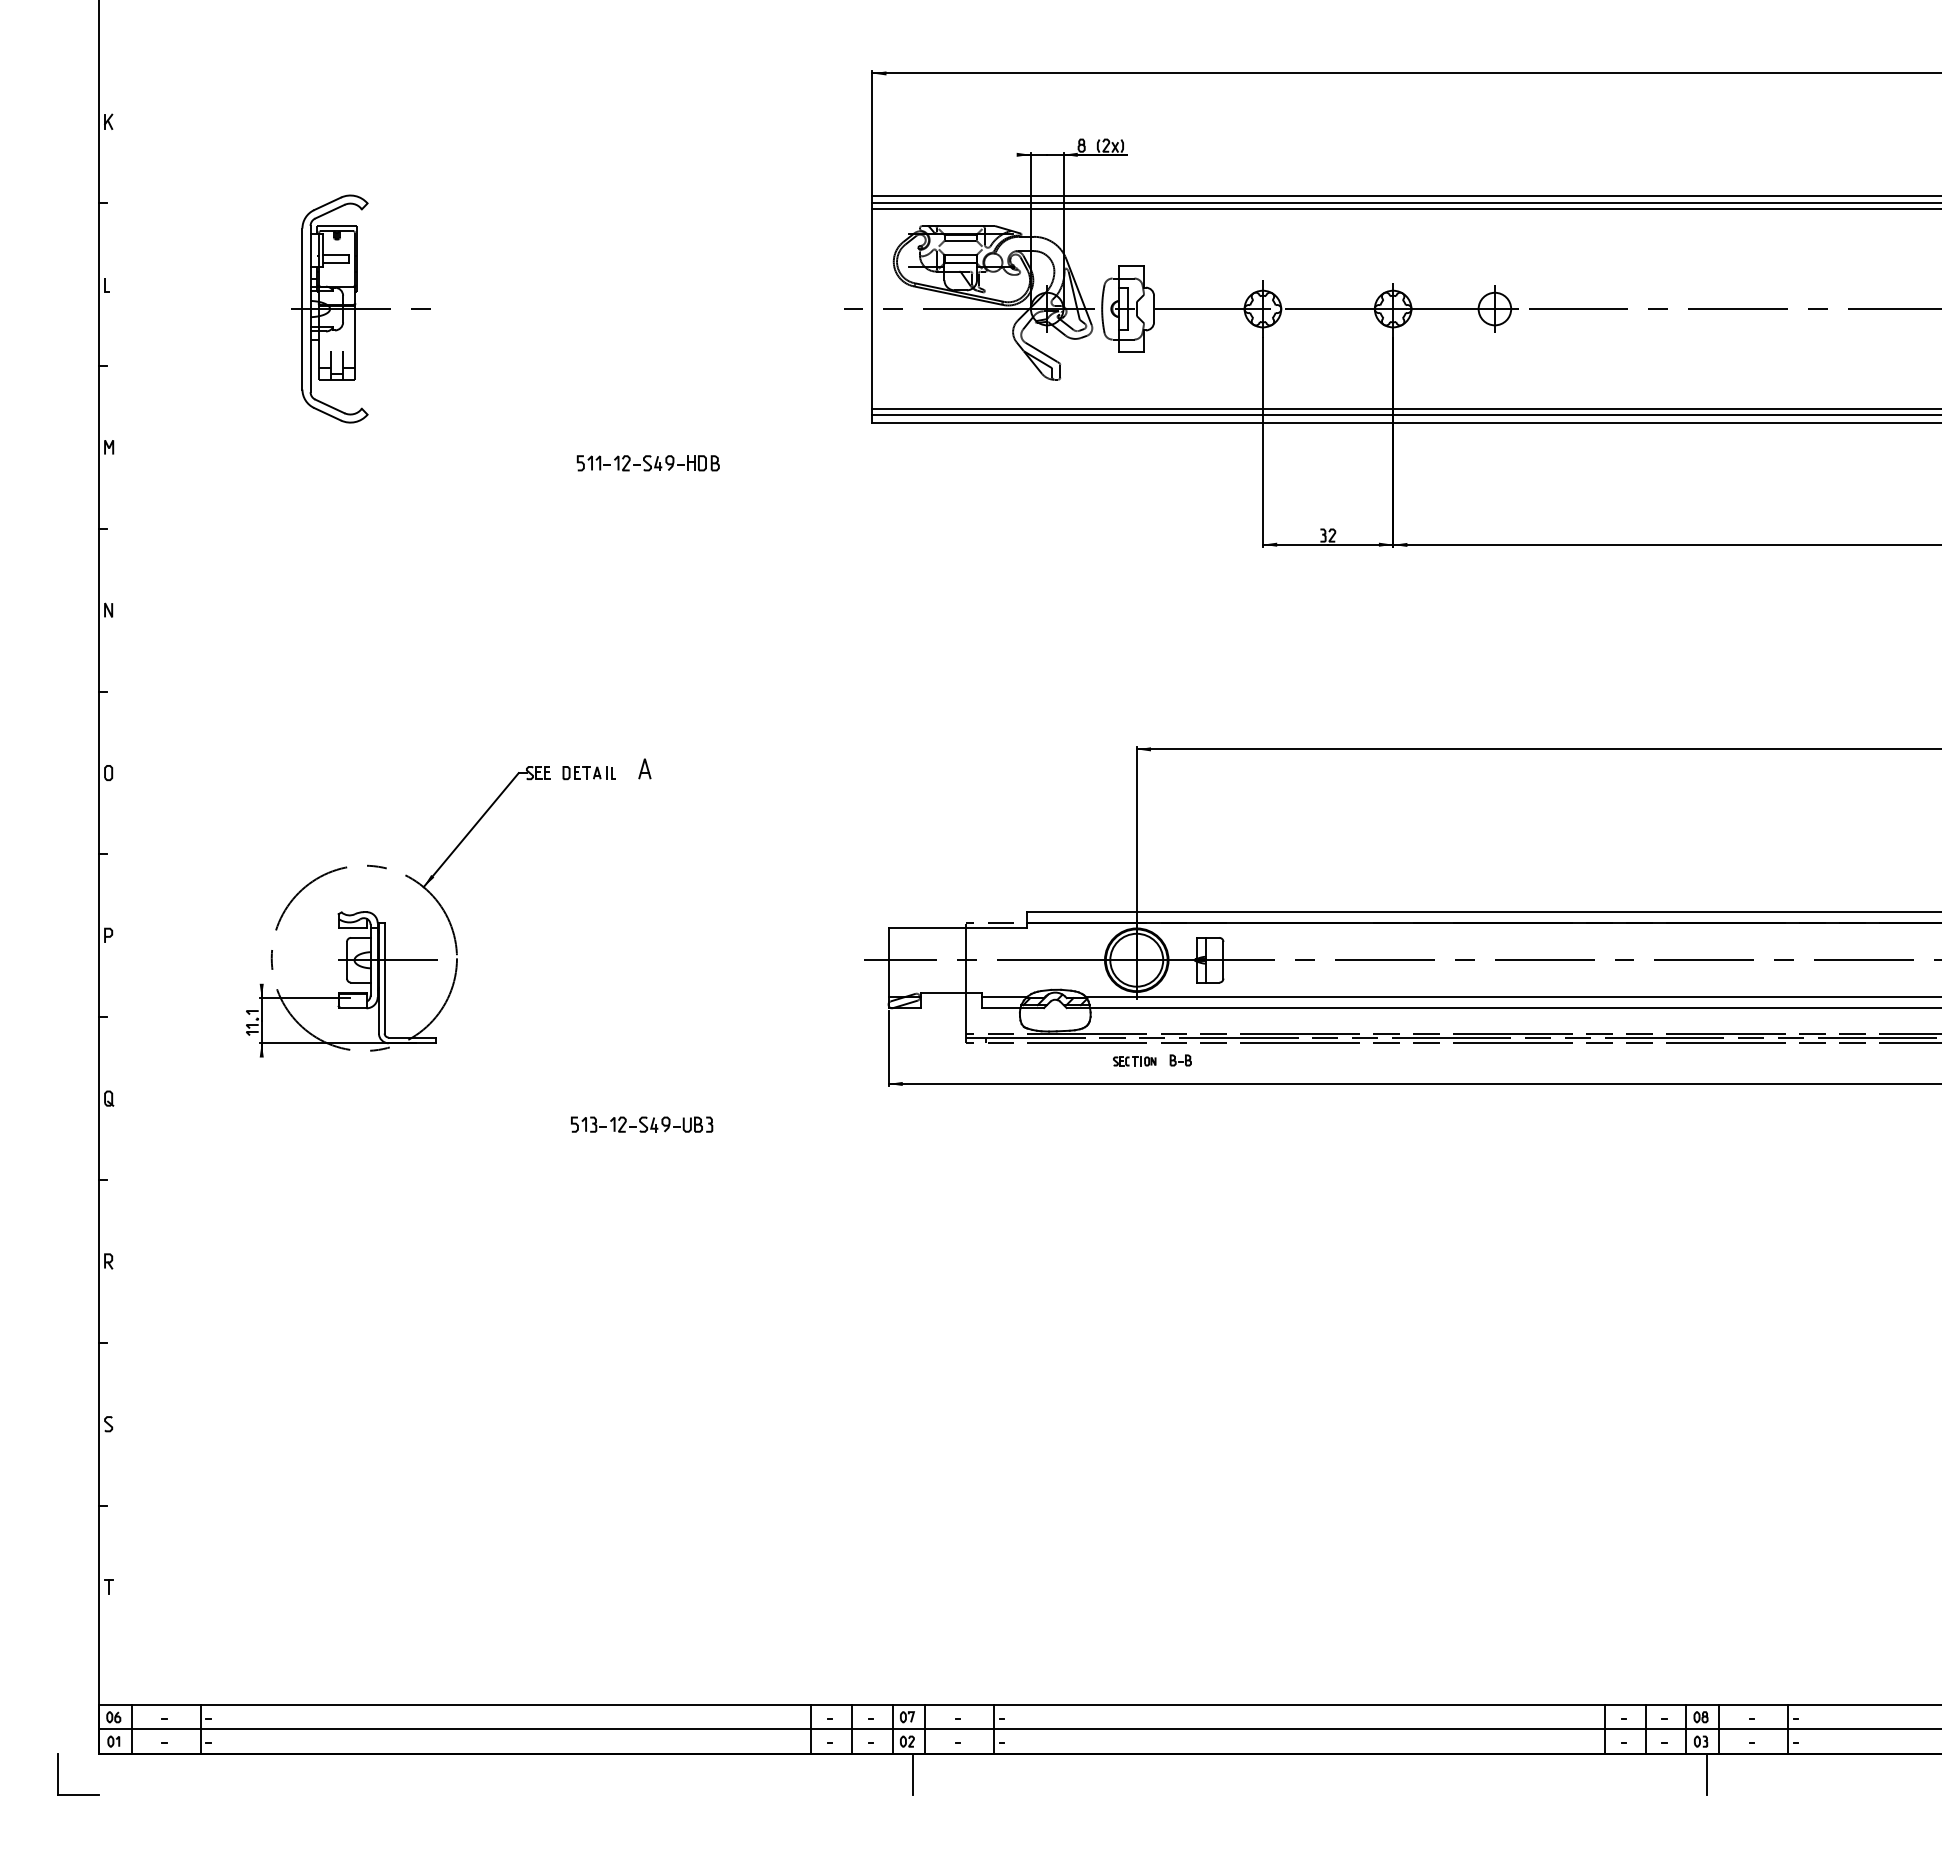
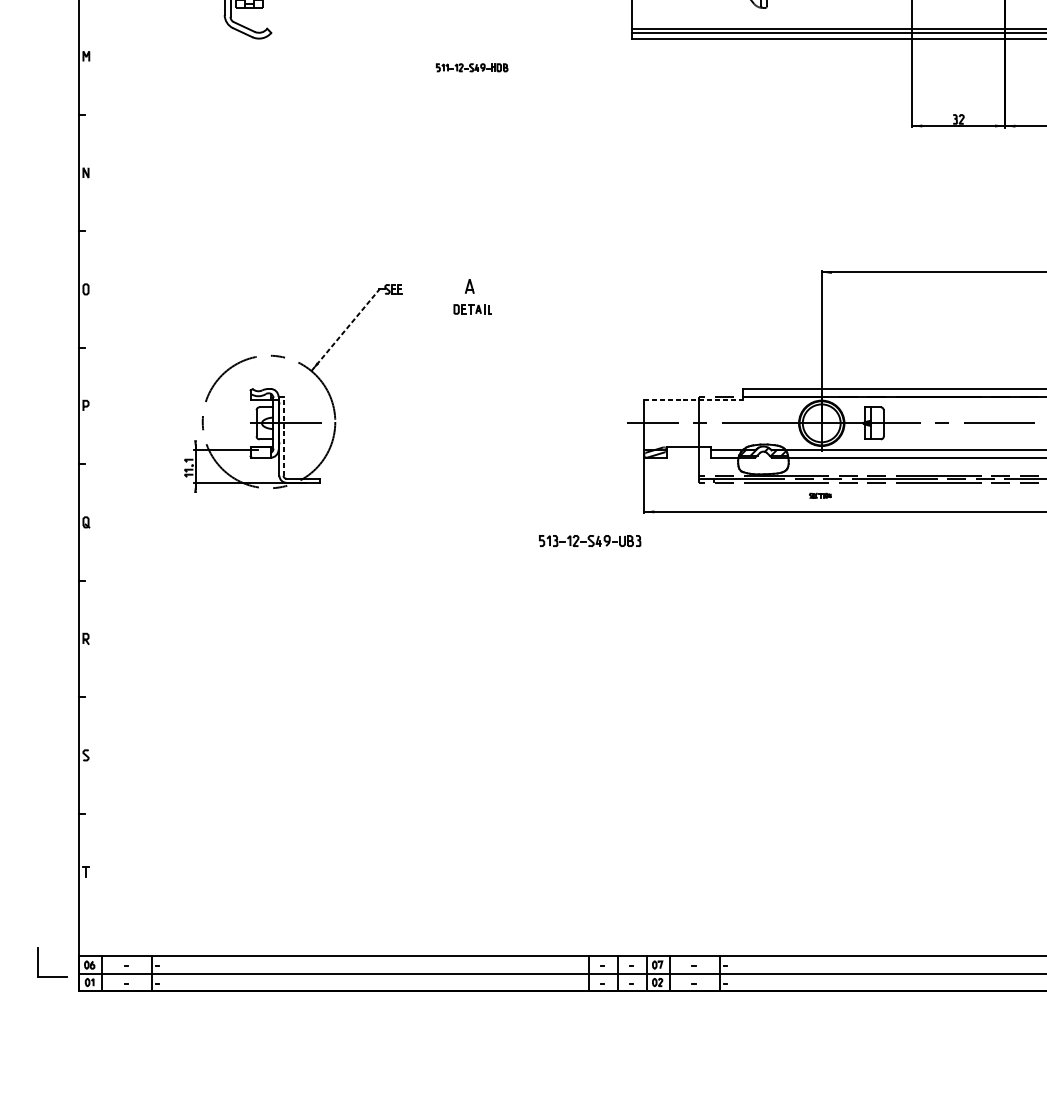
part: (647, 463) -> (471, 67), size x0.7
part: (588, 773) -> (472, 309), moved
line: (471, 829) -> (345, 329), solid -> dashed
line: (958, 927) -> (694, 399), solid -> dashed
line: (384, 977) -> (283, 435), solid -> dashed
part: (1180, 1060) -> (853, 495), removed
part: (1134, 1061) -> (820, 495), size x0.7
part: (642, 1124) -> (590, 540), moved
line: (912, 1773) -> (661, 1005), removed
part: (58, 1774) -> (37, 962), moved

